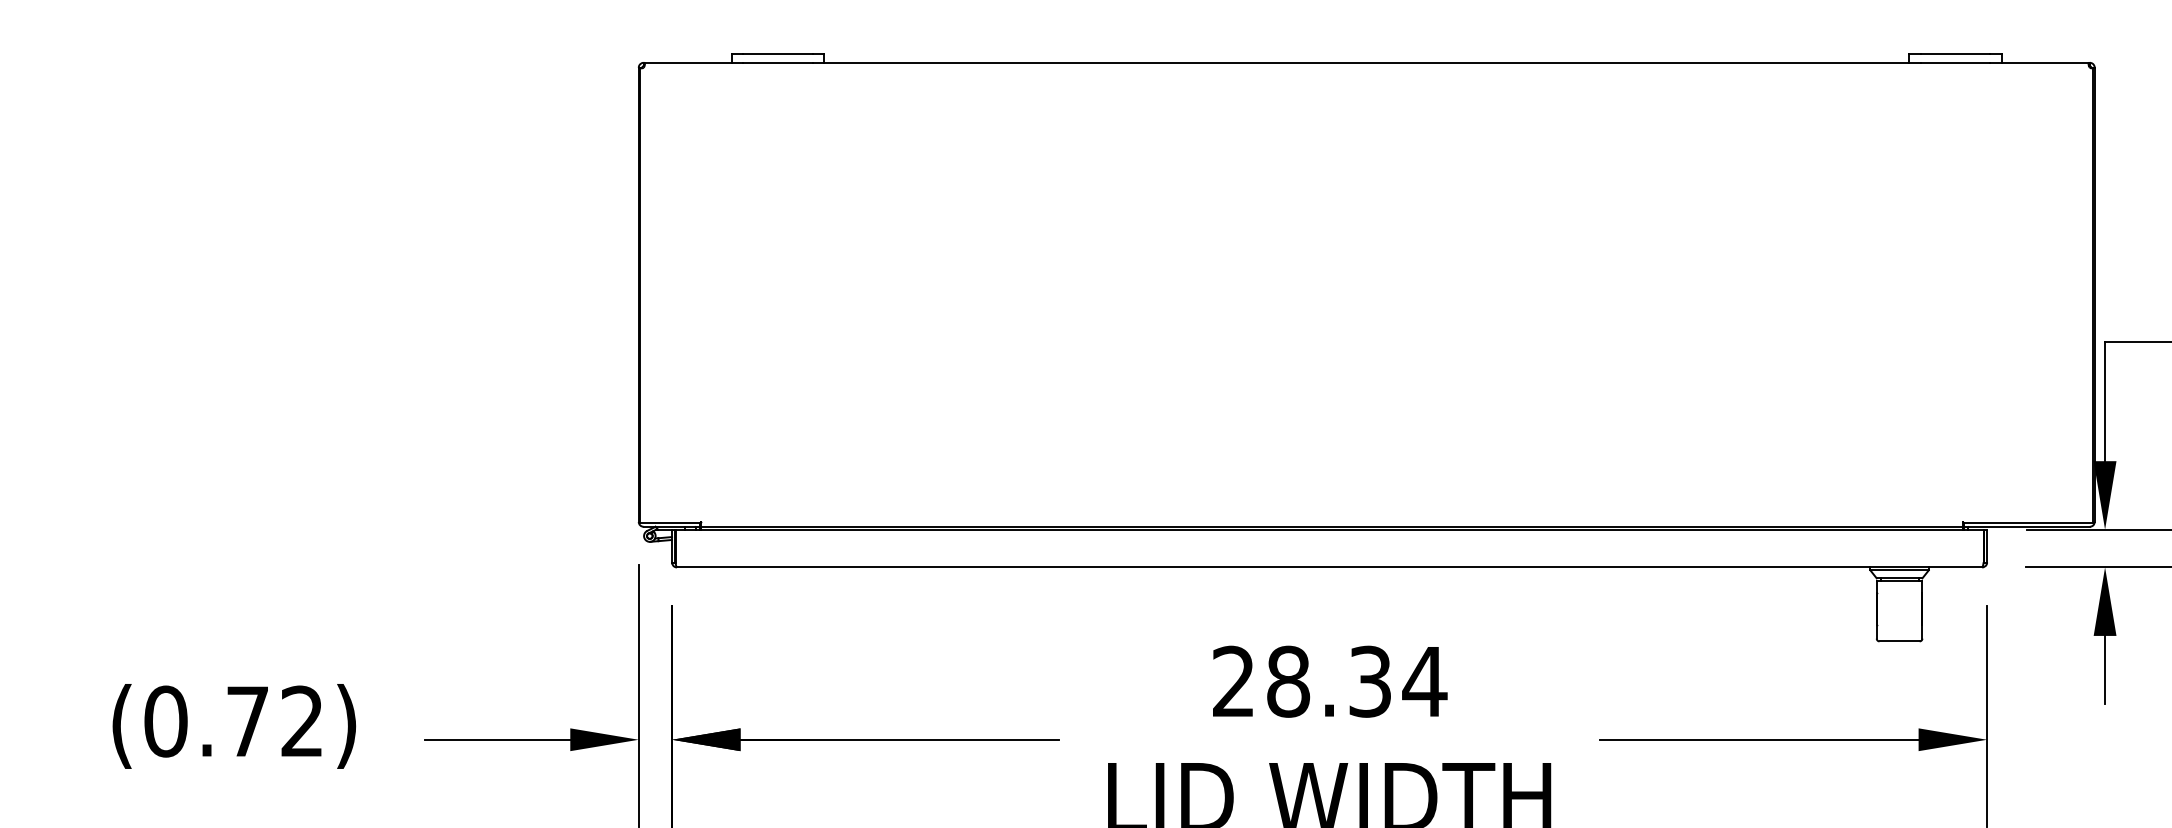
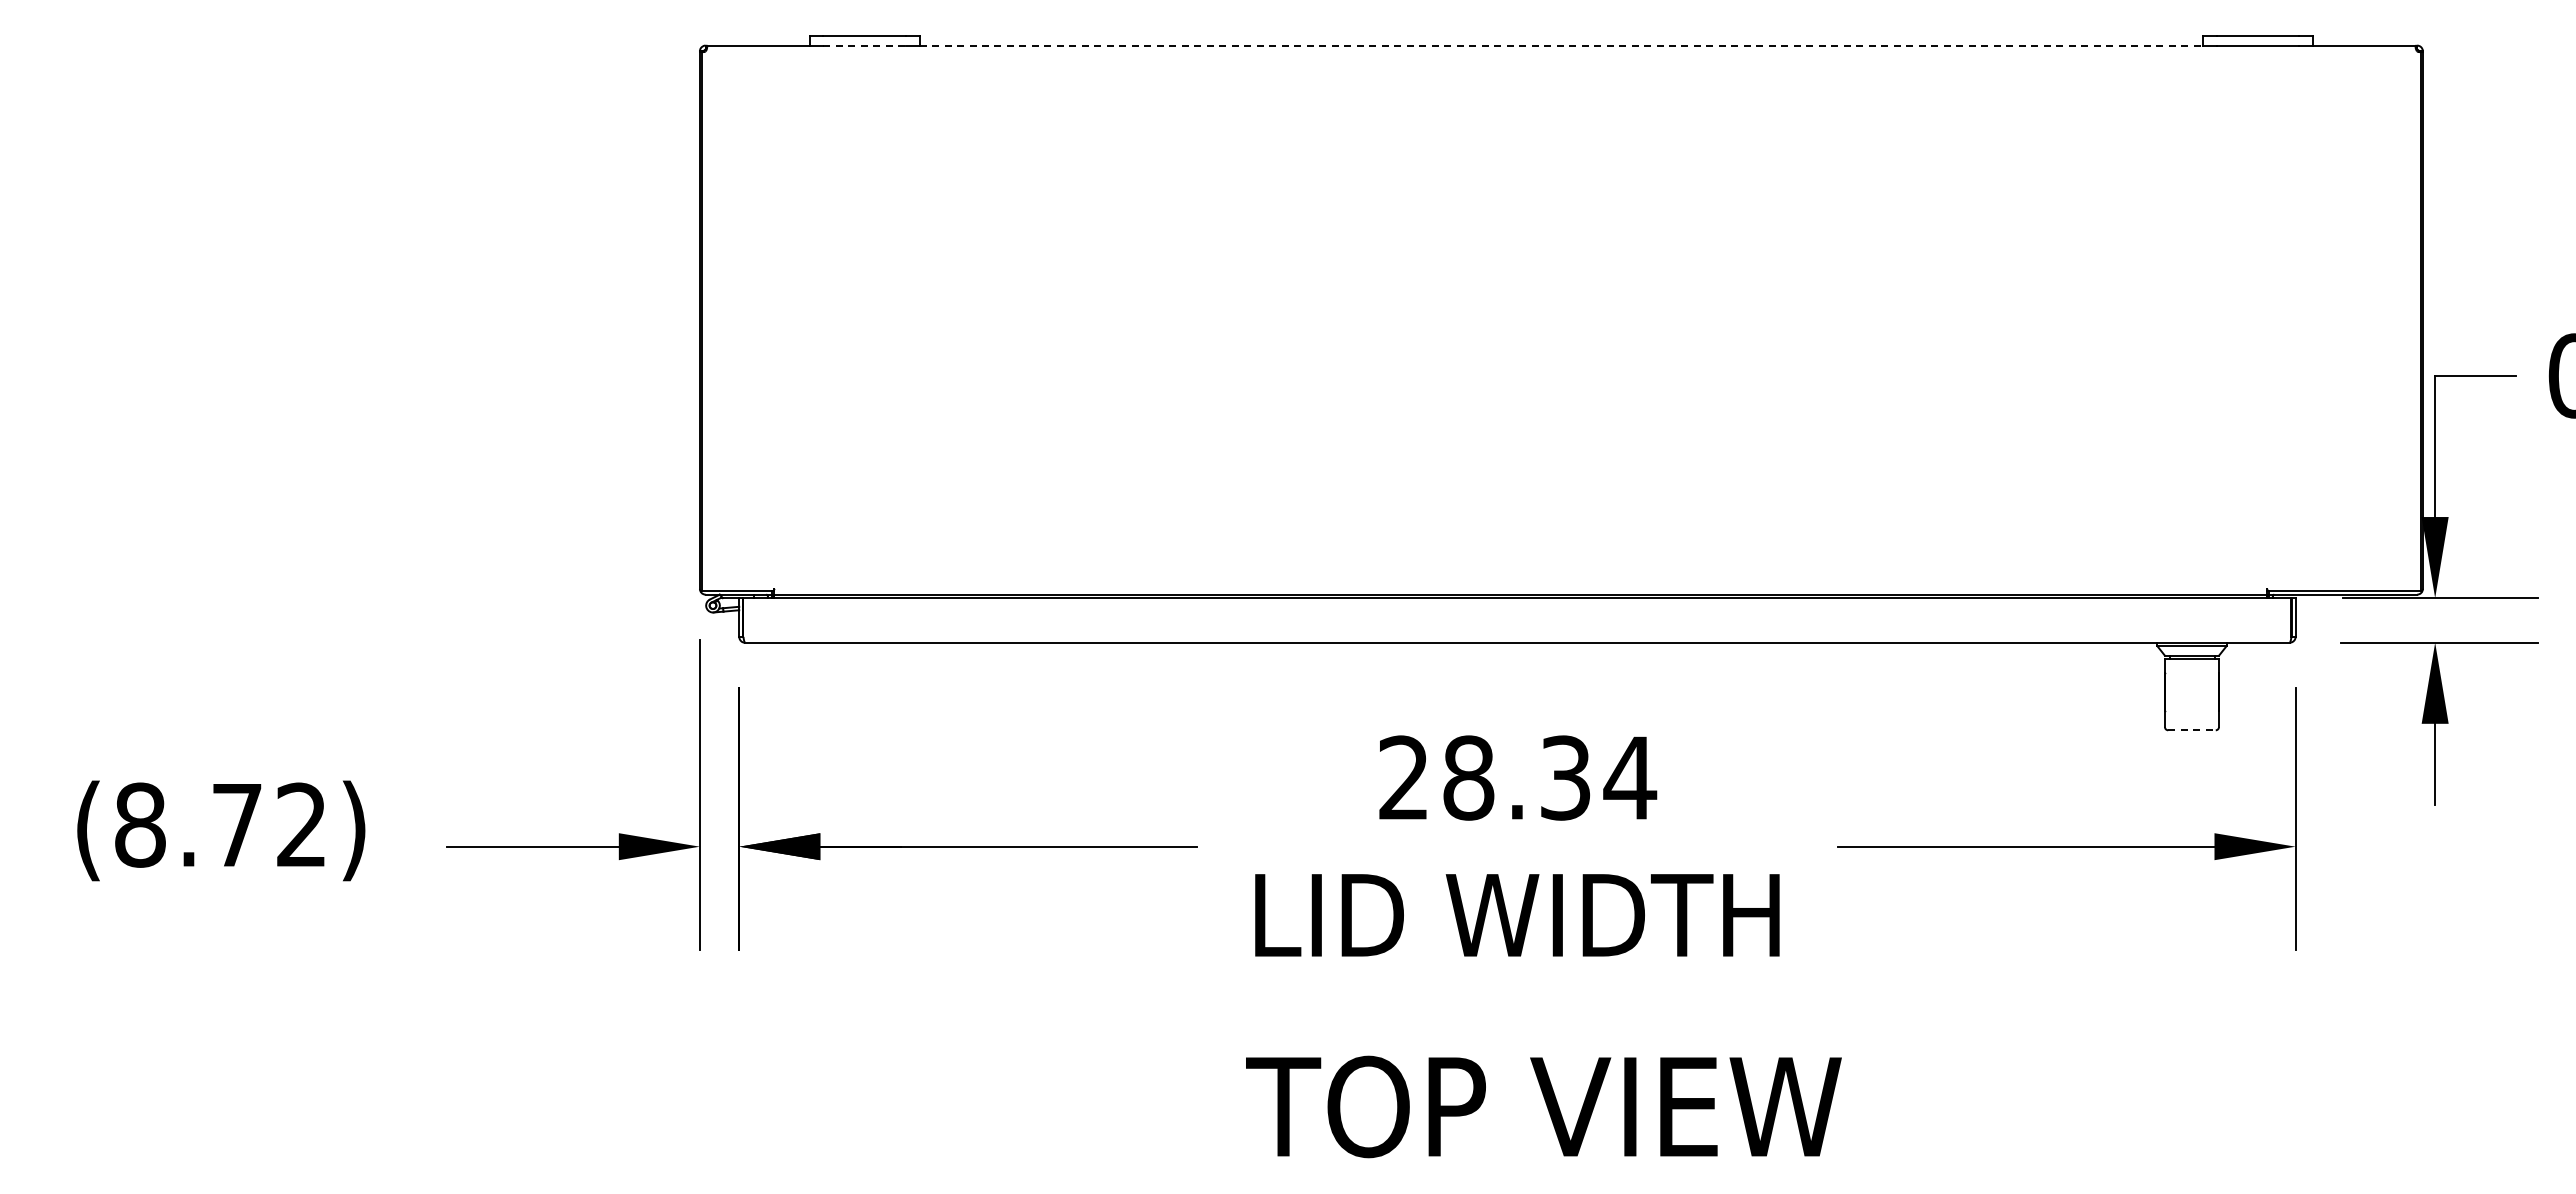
line: (778, 62) -> (865, 45), solid -> dashed
line: (1366, 62) -> (1561, 45), solid -> dashed
line: (1899, 641) -> (2191, 730), solid -> dashed
text: (166, 721) -> (140, 824), (0.72) -> (8.72)

